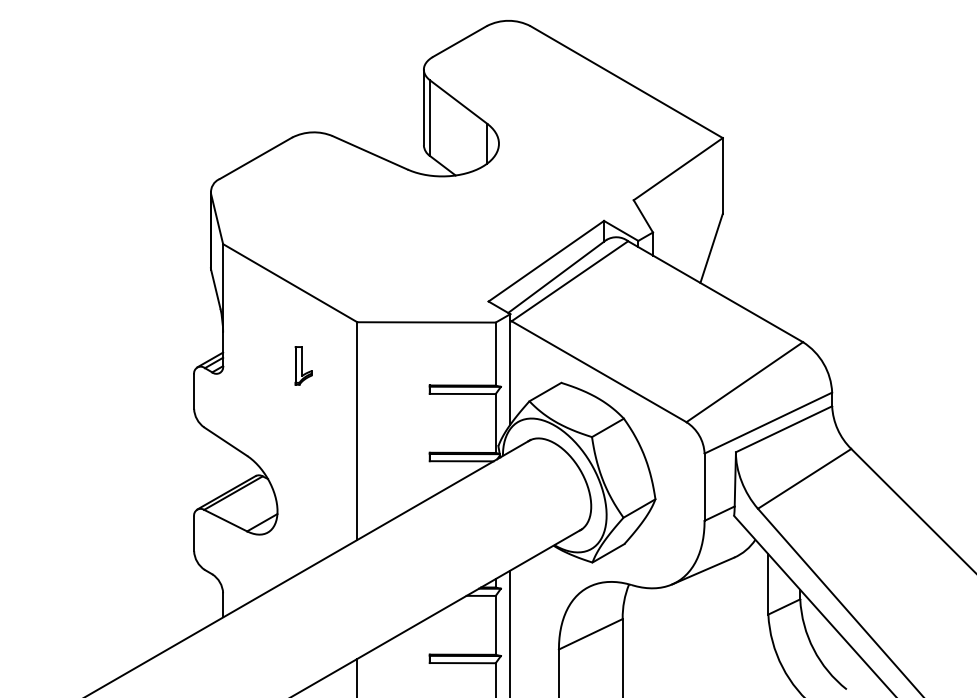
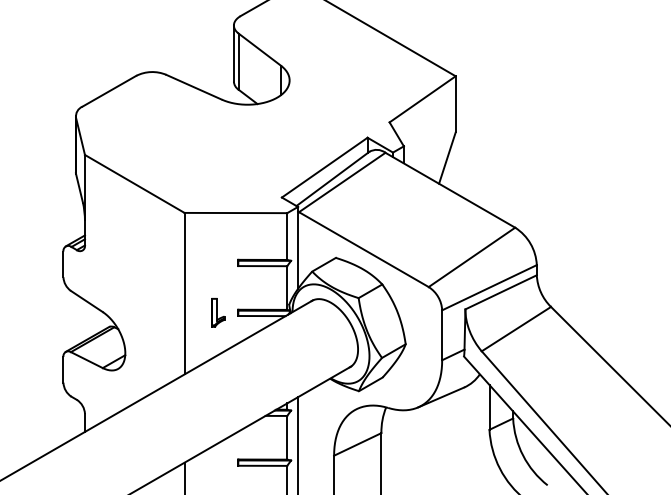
part: (303, 365) -> (218, 312), moved

